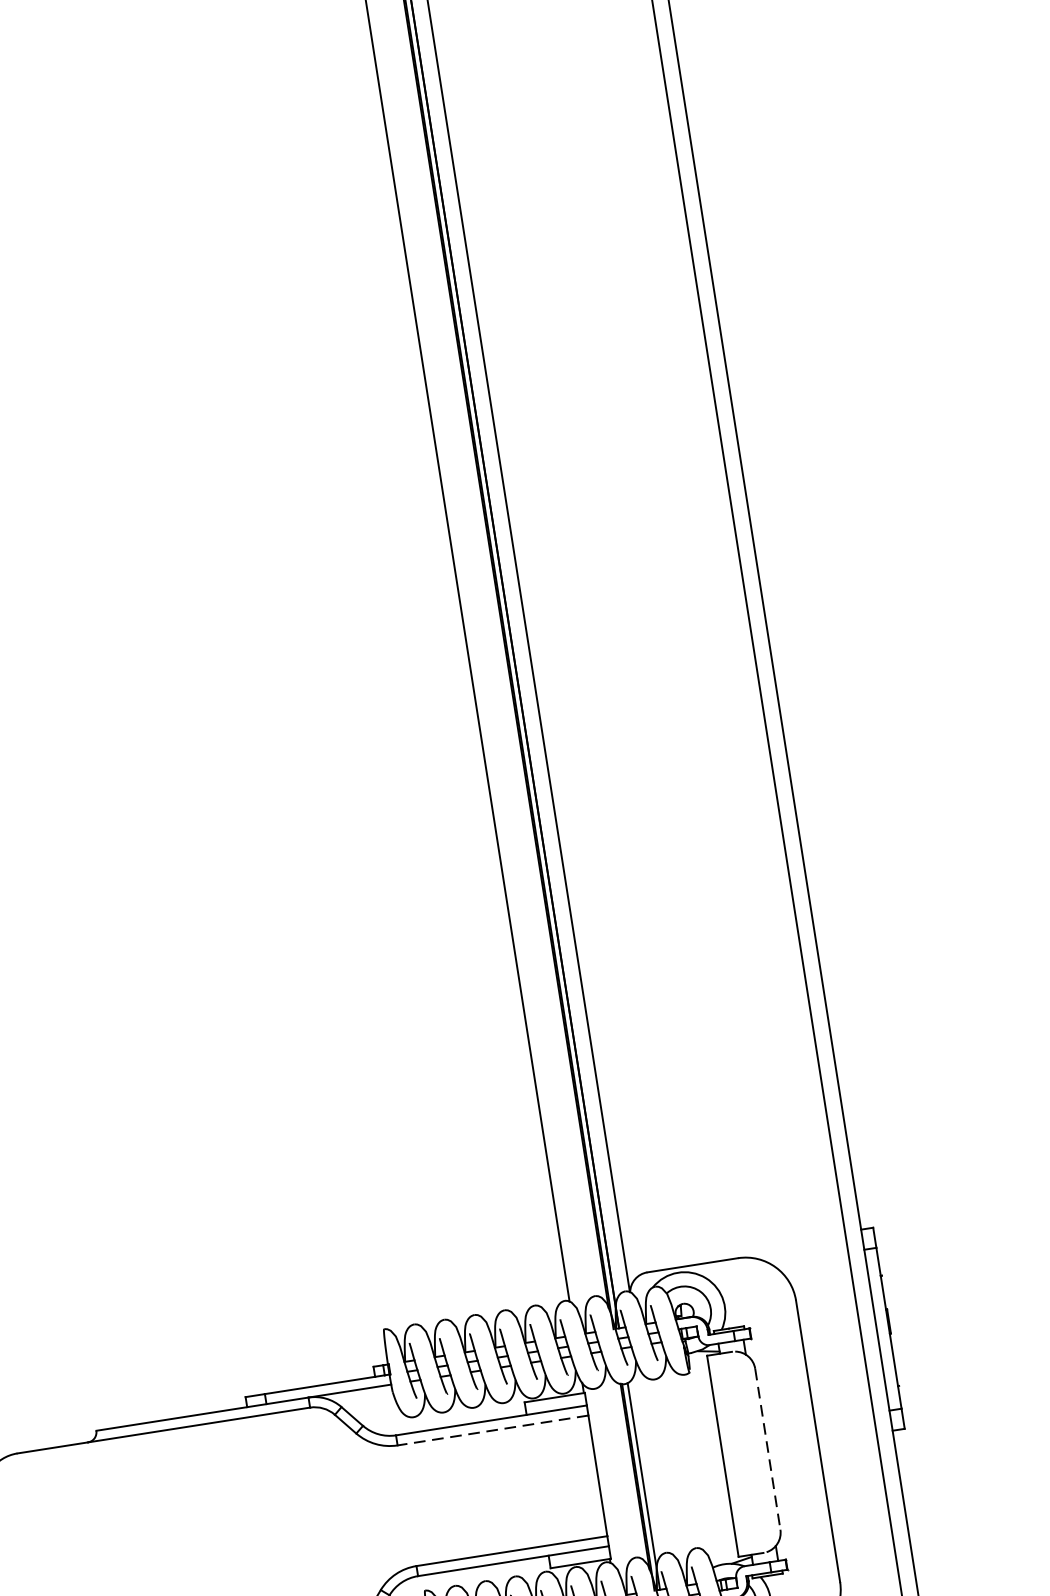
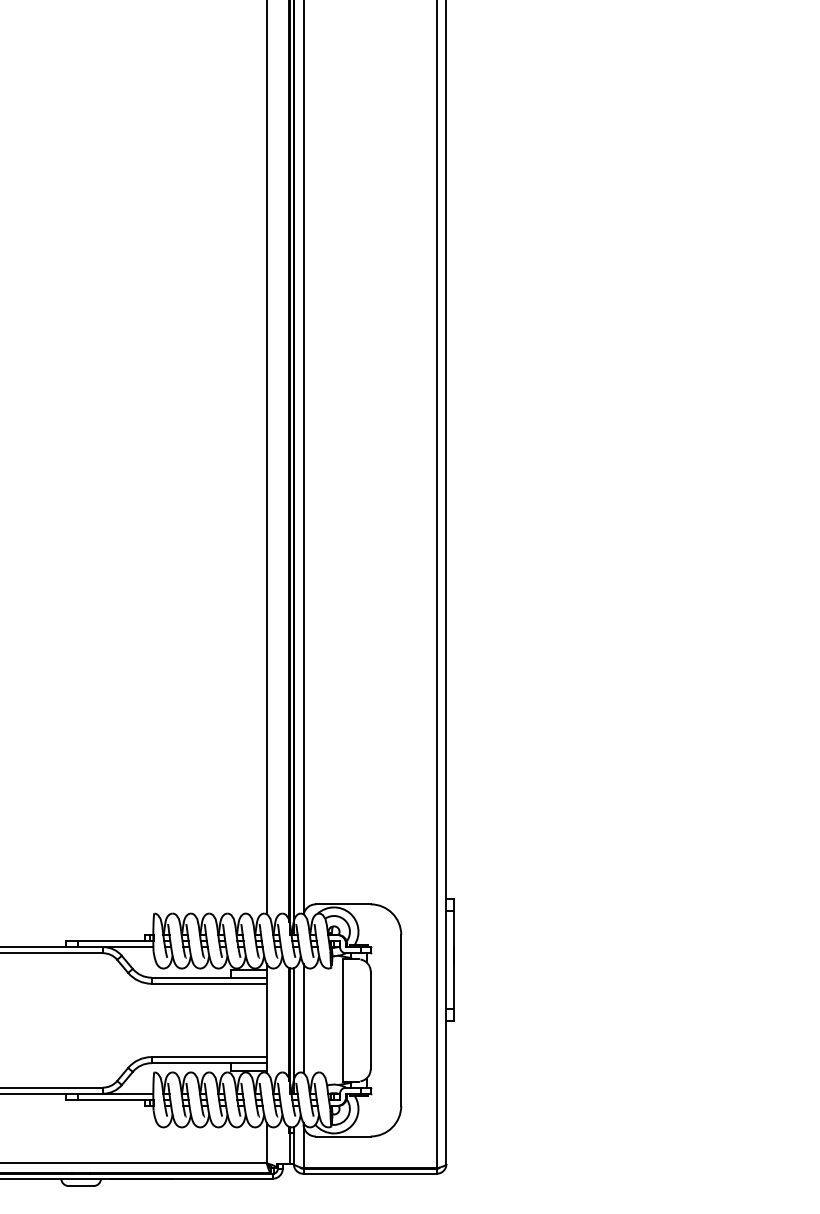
line: (492, 1430) -> (209, 983), dashed -> solid
line: (767, 1449) -> (370, 1020), dashed -> solid
line: (656, 1463) -> (303, 1018), added

